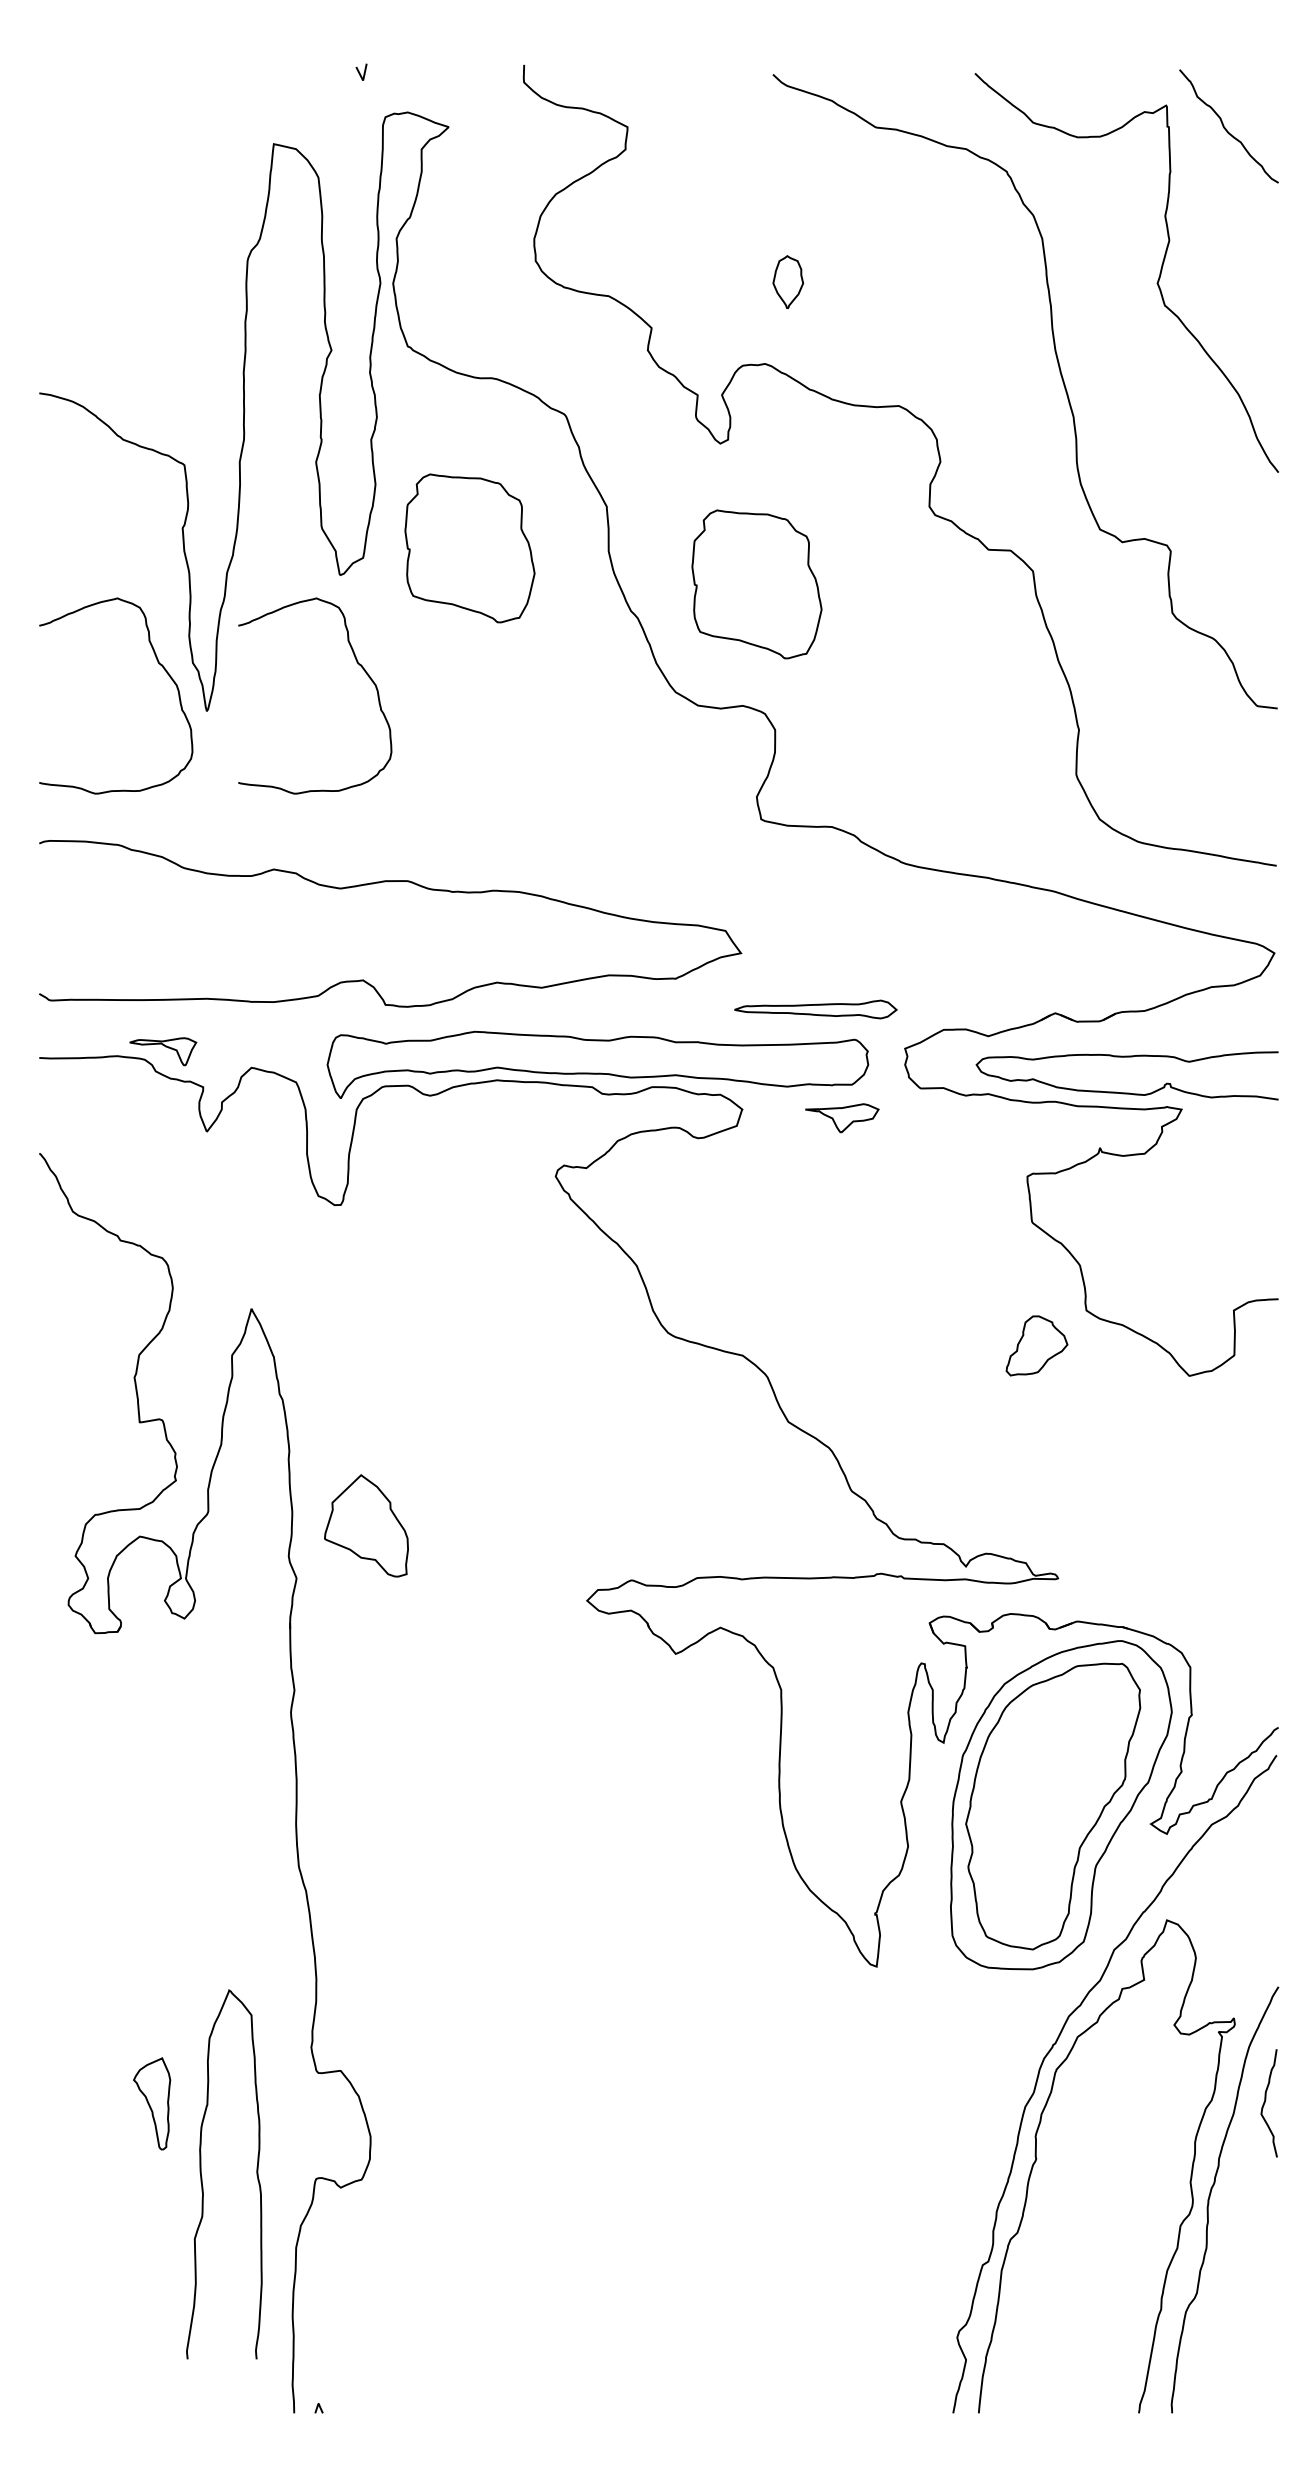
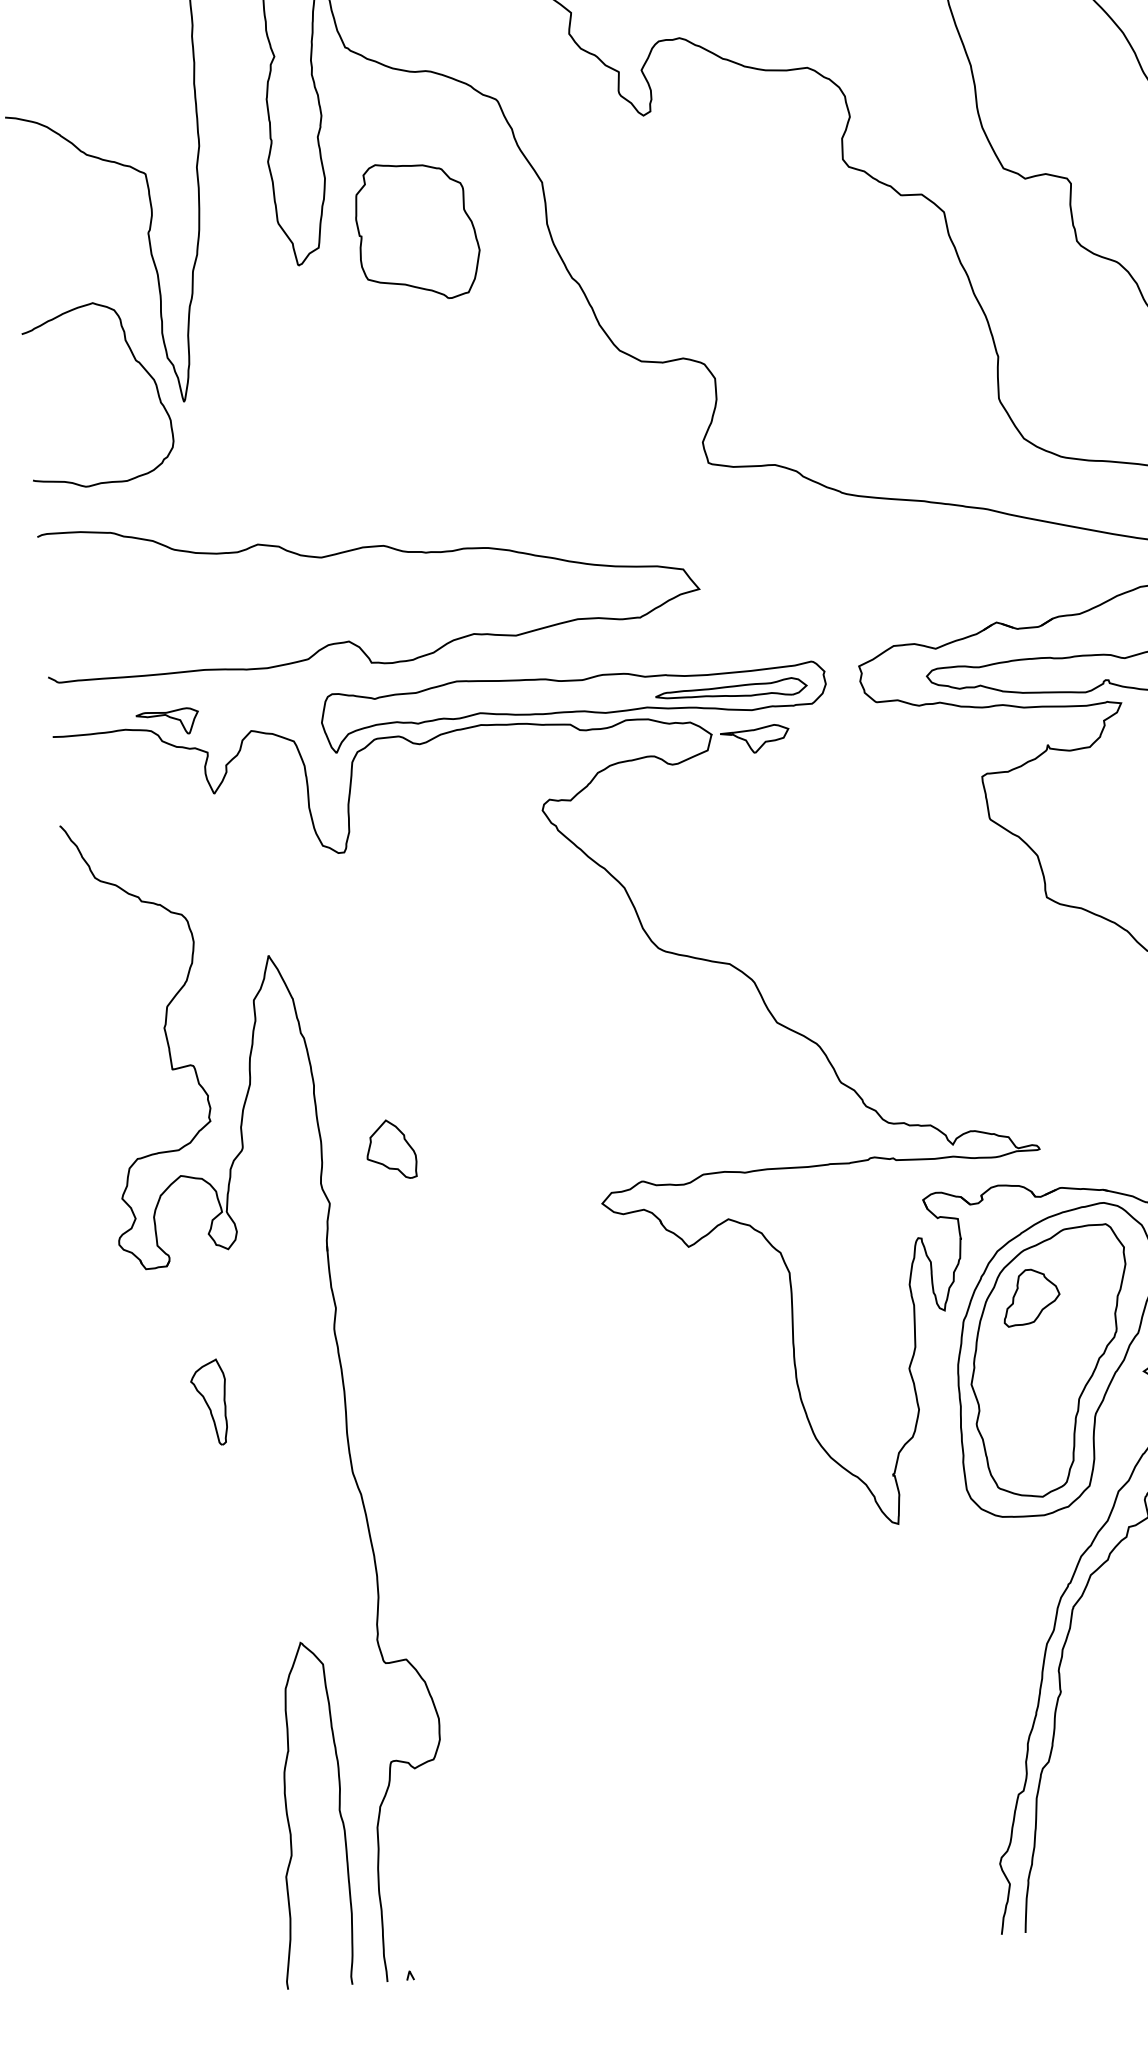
part: (756, 584) -> (687, 244), removed
curve: (356, 662) -> (320, 345), removed
part: (815, 1009) -> (730, 691), moved
part: (842, 1118) -> (755, 739), moved
part: (1036, 1345) -> (1030, 1297), moved
part: (366, 1525) -> (391, 1149), size x0.62
part: (152, 2103) -> (210, 1402), moved
curve: (202, 2176) -> (288, 1818), moved

